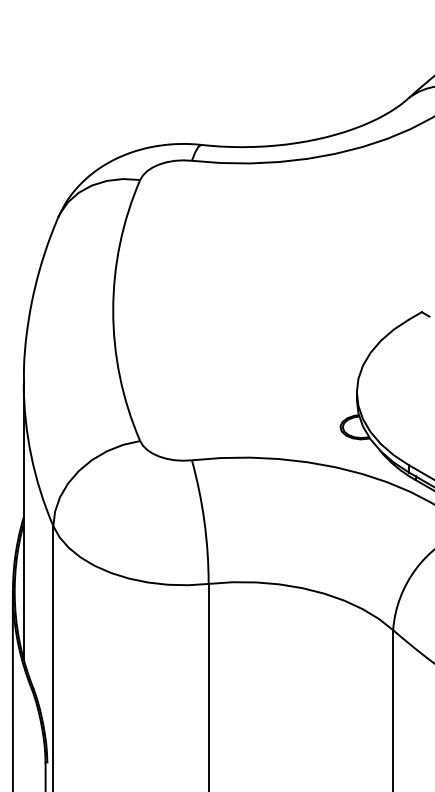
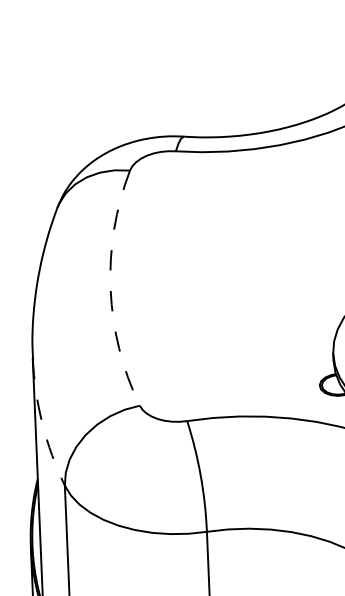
arc: (113, 310) -> (110, 289), solid -> dashed
arc: (31, 456) -> (42, 423), solid -> dashed

